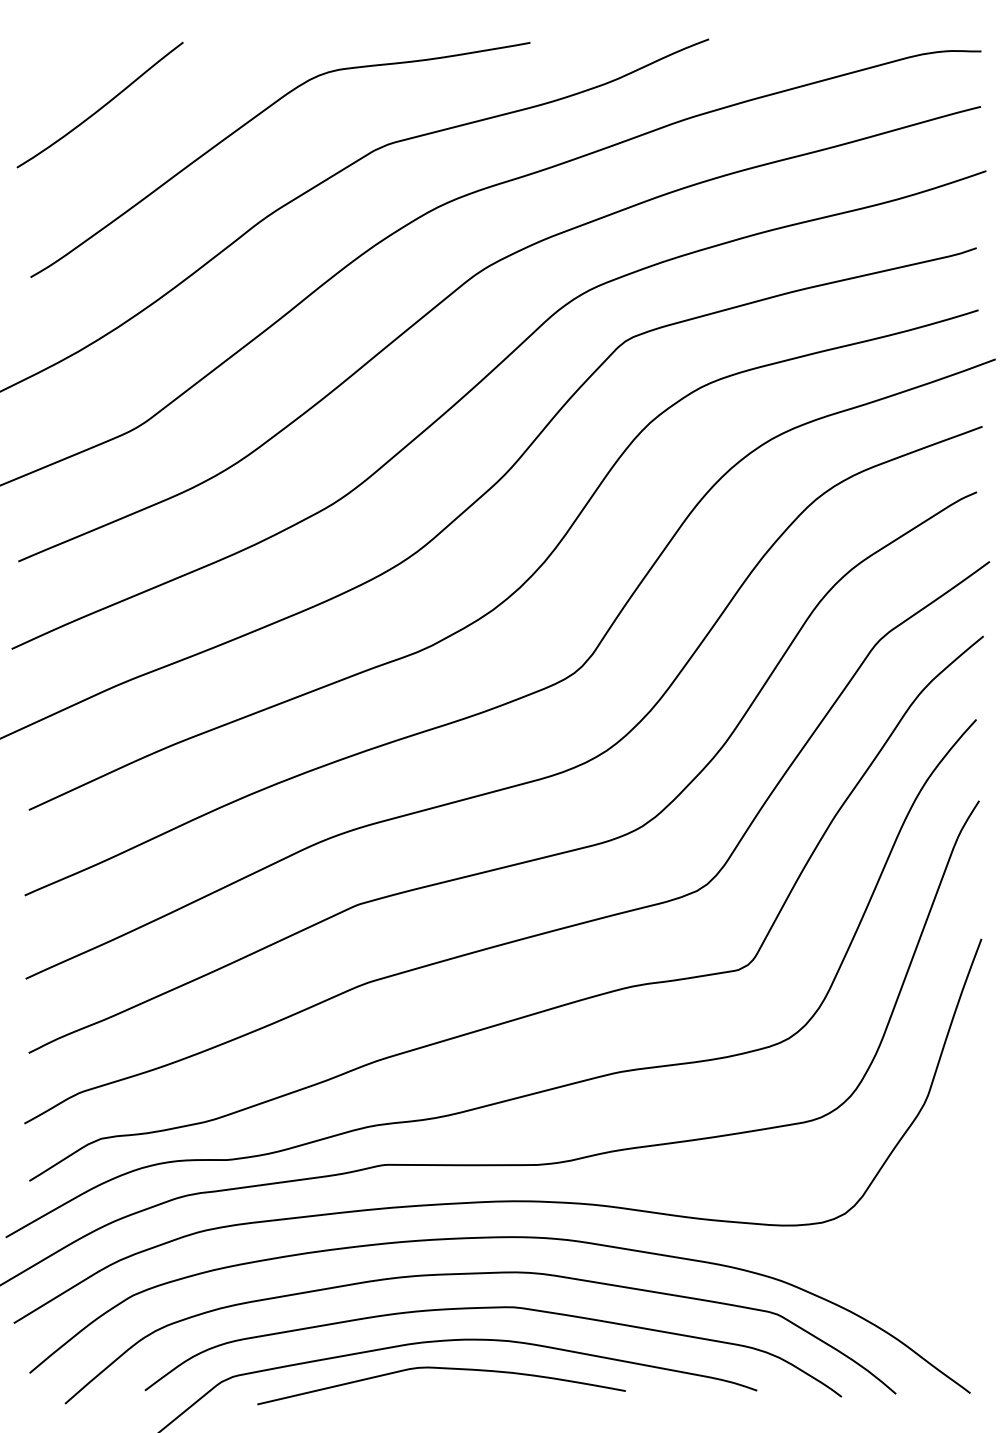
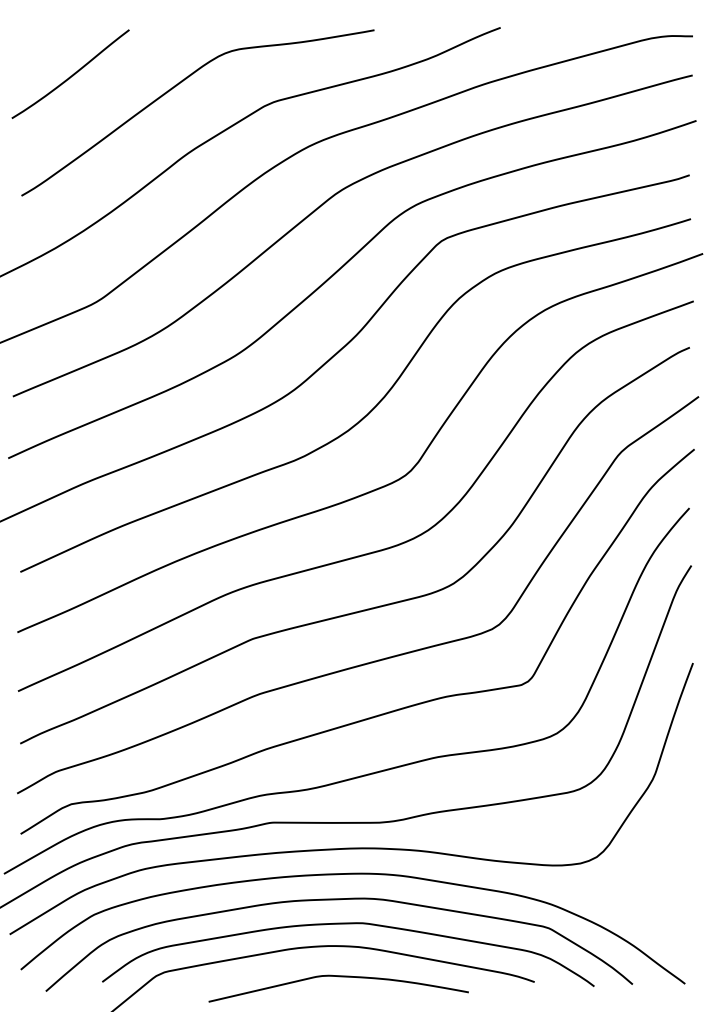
curve: (441, 1369) -> (338, 977), moved

